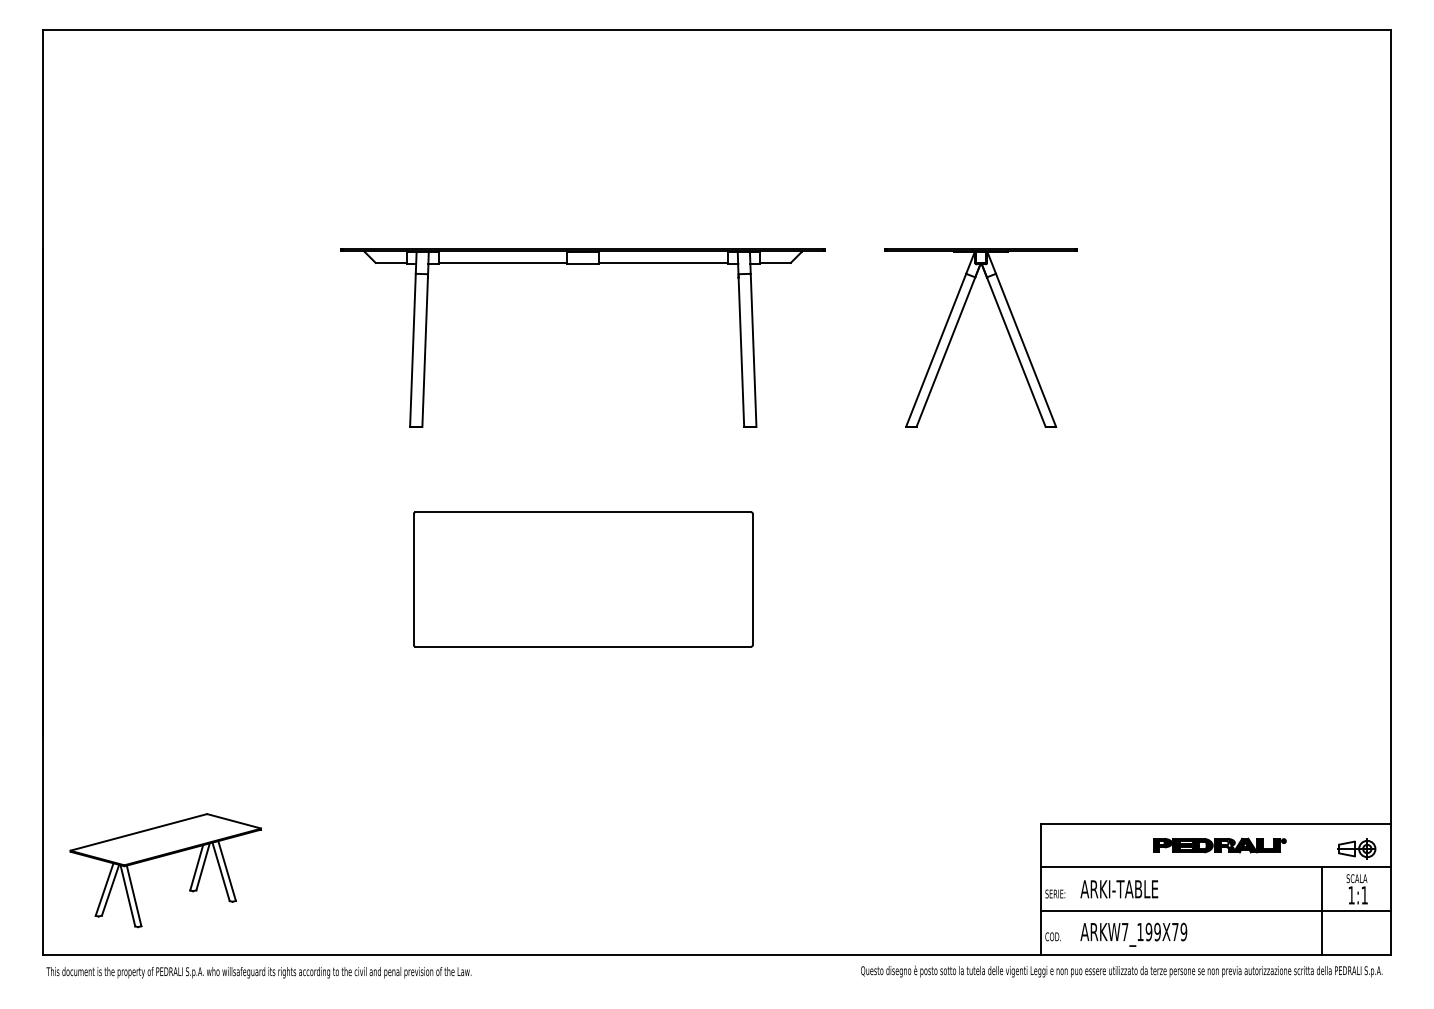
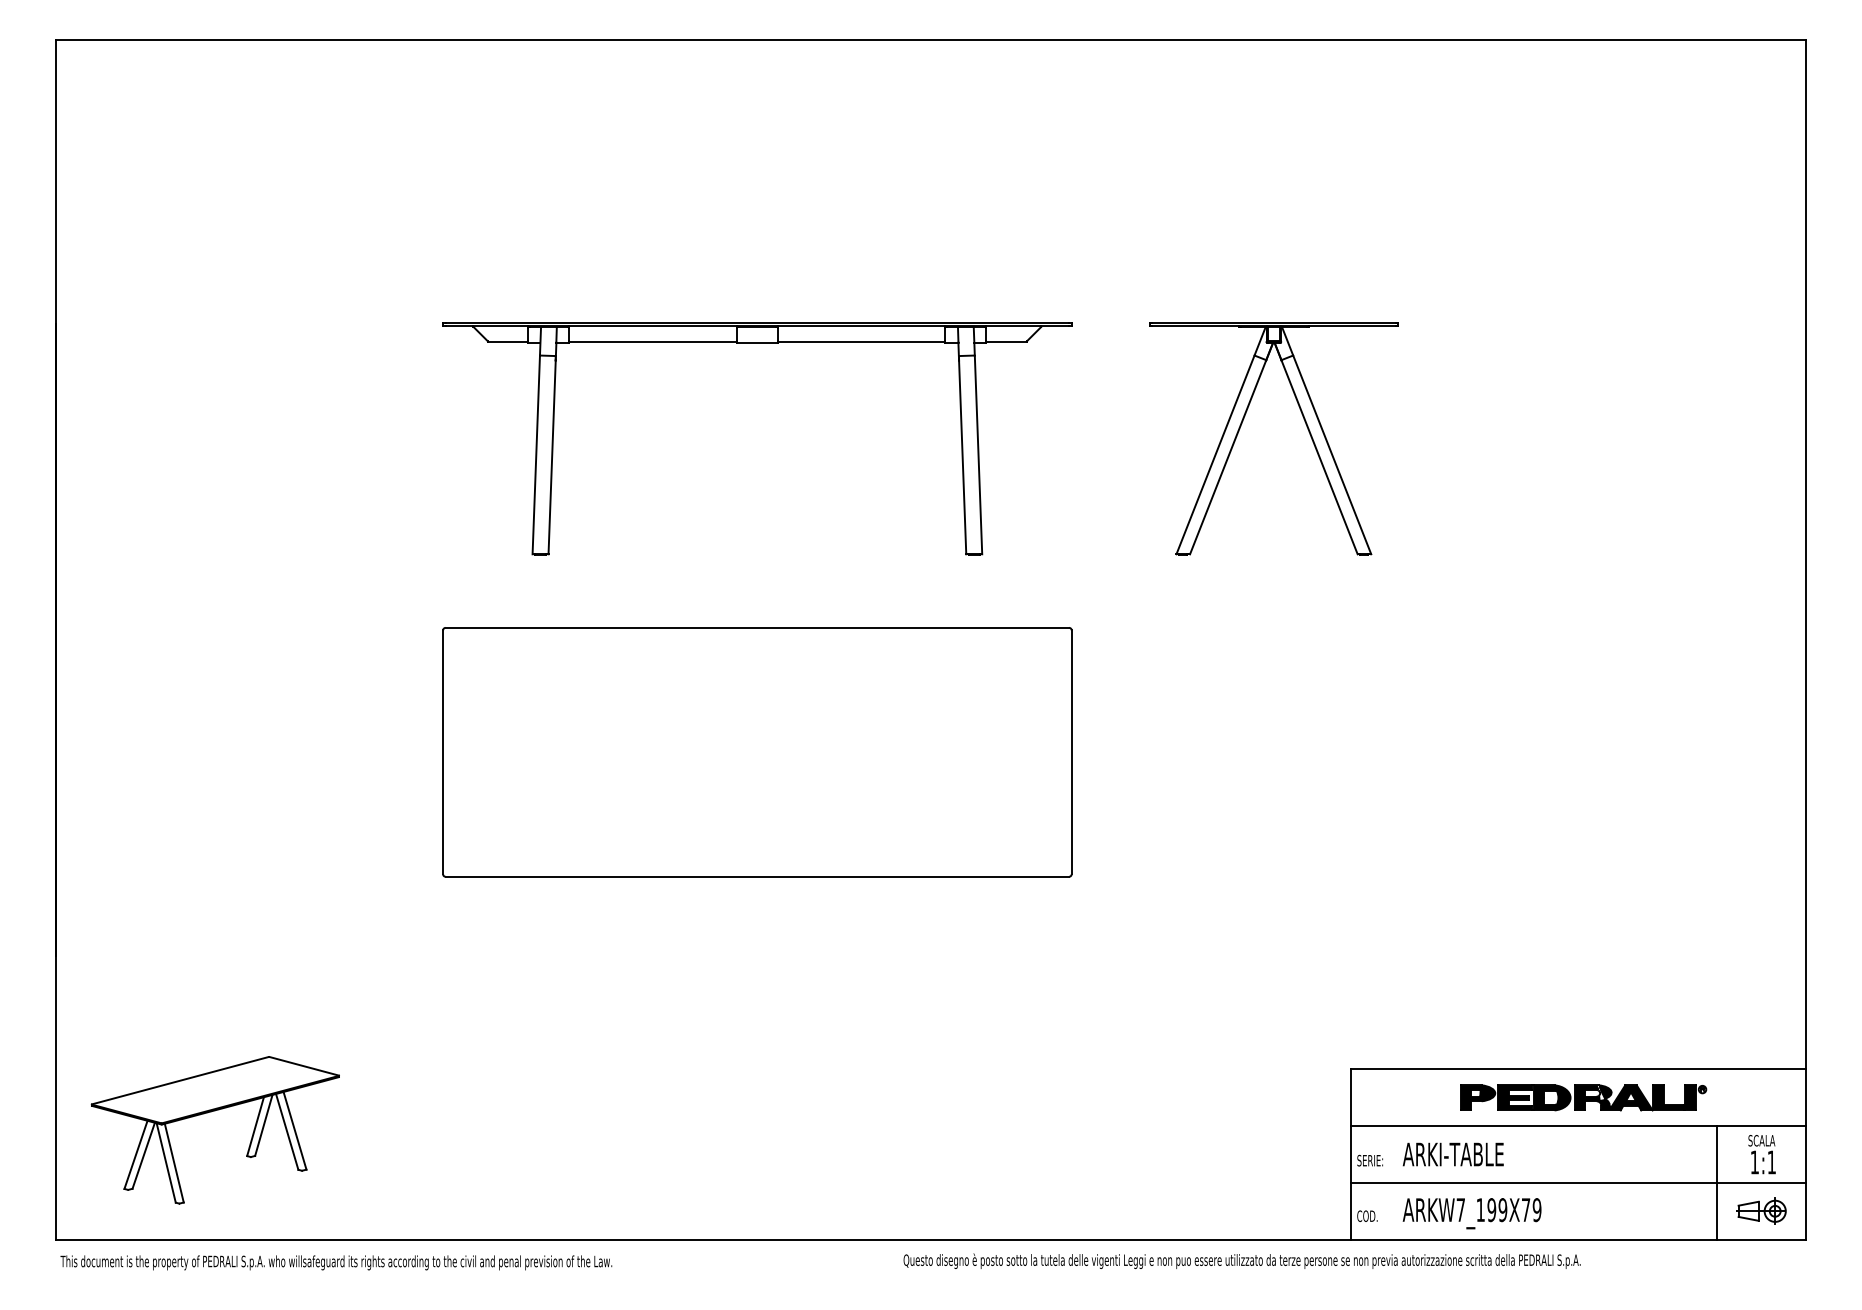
part: (583, 579) -> (757, 752), size x1.43
part: (1219, 845) -> (1583, 1097), size x1.43
part: (1356, 848) -> (1761, 1210), moved
text: (1121, 971) -> (1241, 1261), moved

